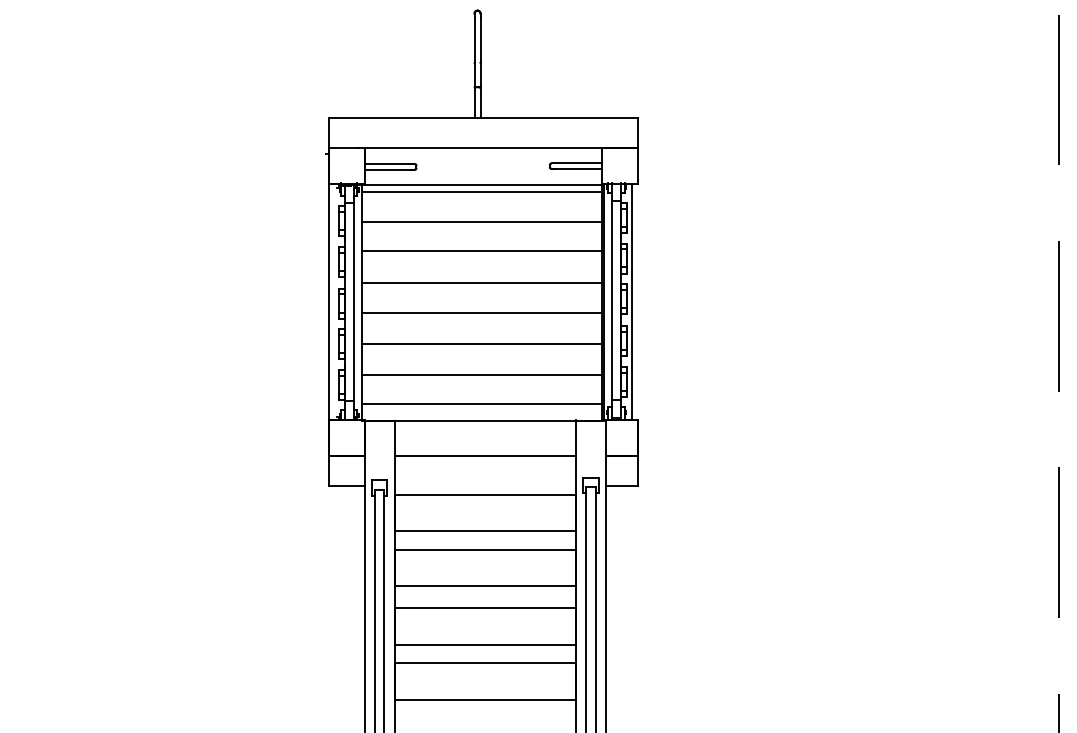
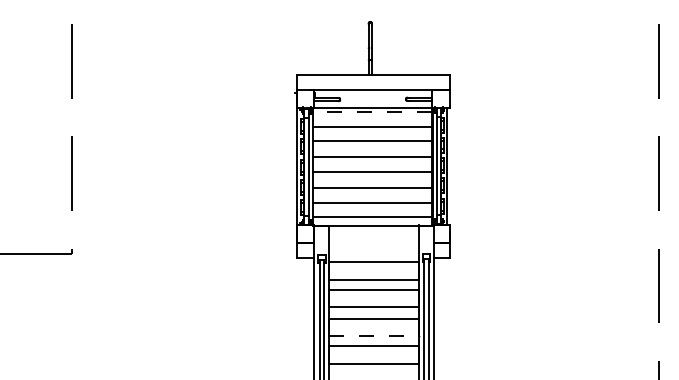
line: (481, 192) -> (372, 112), solid -> dashed
line: (483, 457) -> (373, 243), removed
line: (485, 644) -> (374, 336), solid -> dashed

